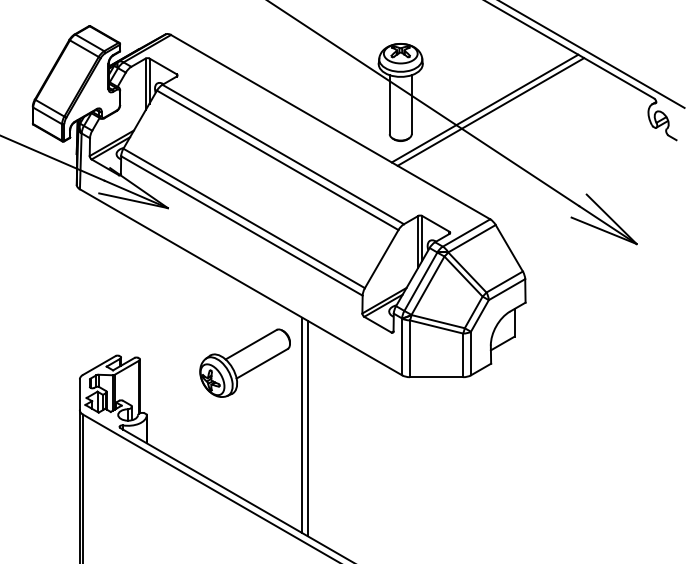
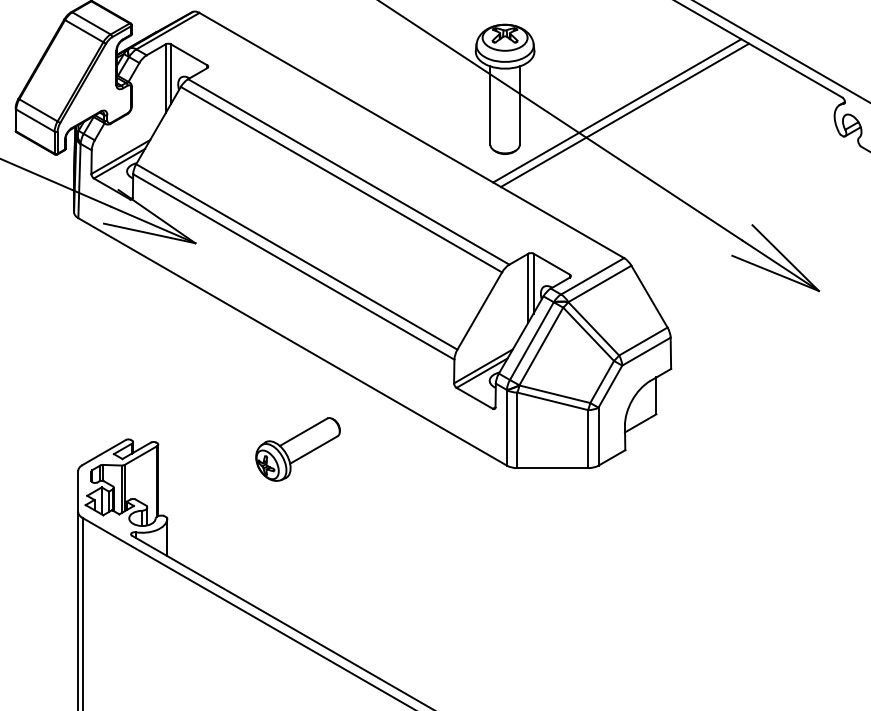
part: (244, 362) -> (297, 448), size x0.7
line: (302, 425) -> (374, 532), removed
line: (308, 428) -> (382, 536), removed

